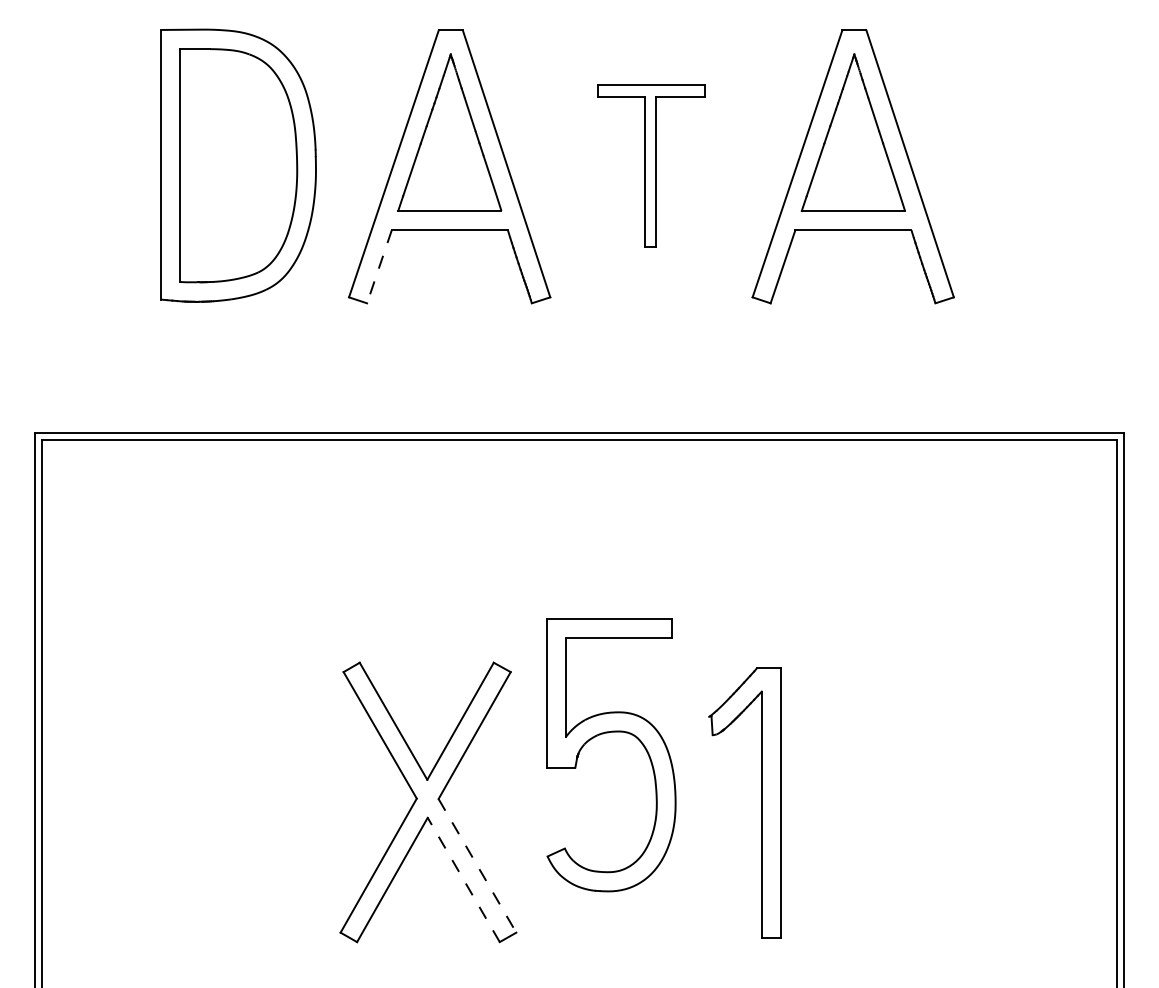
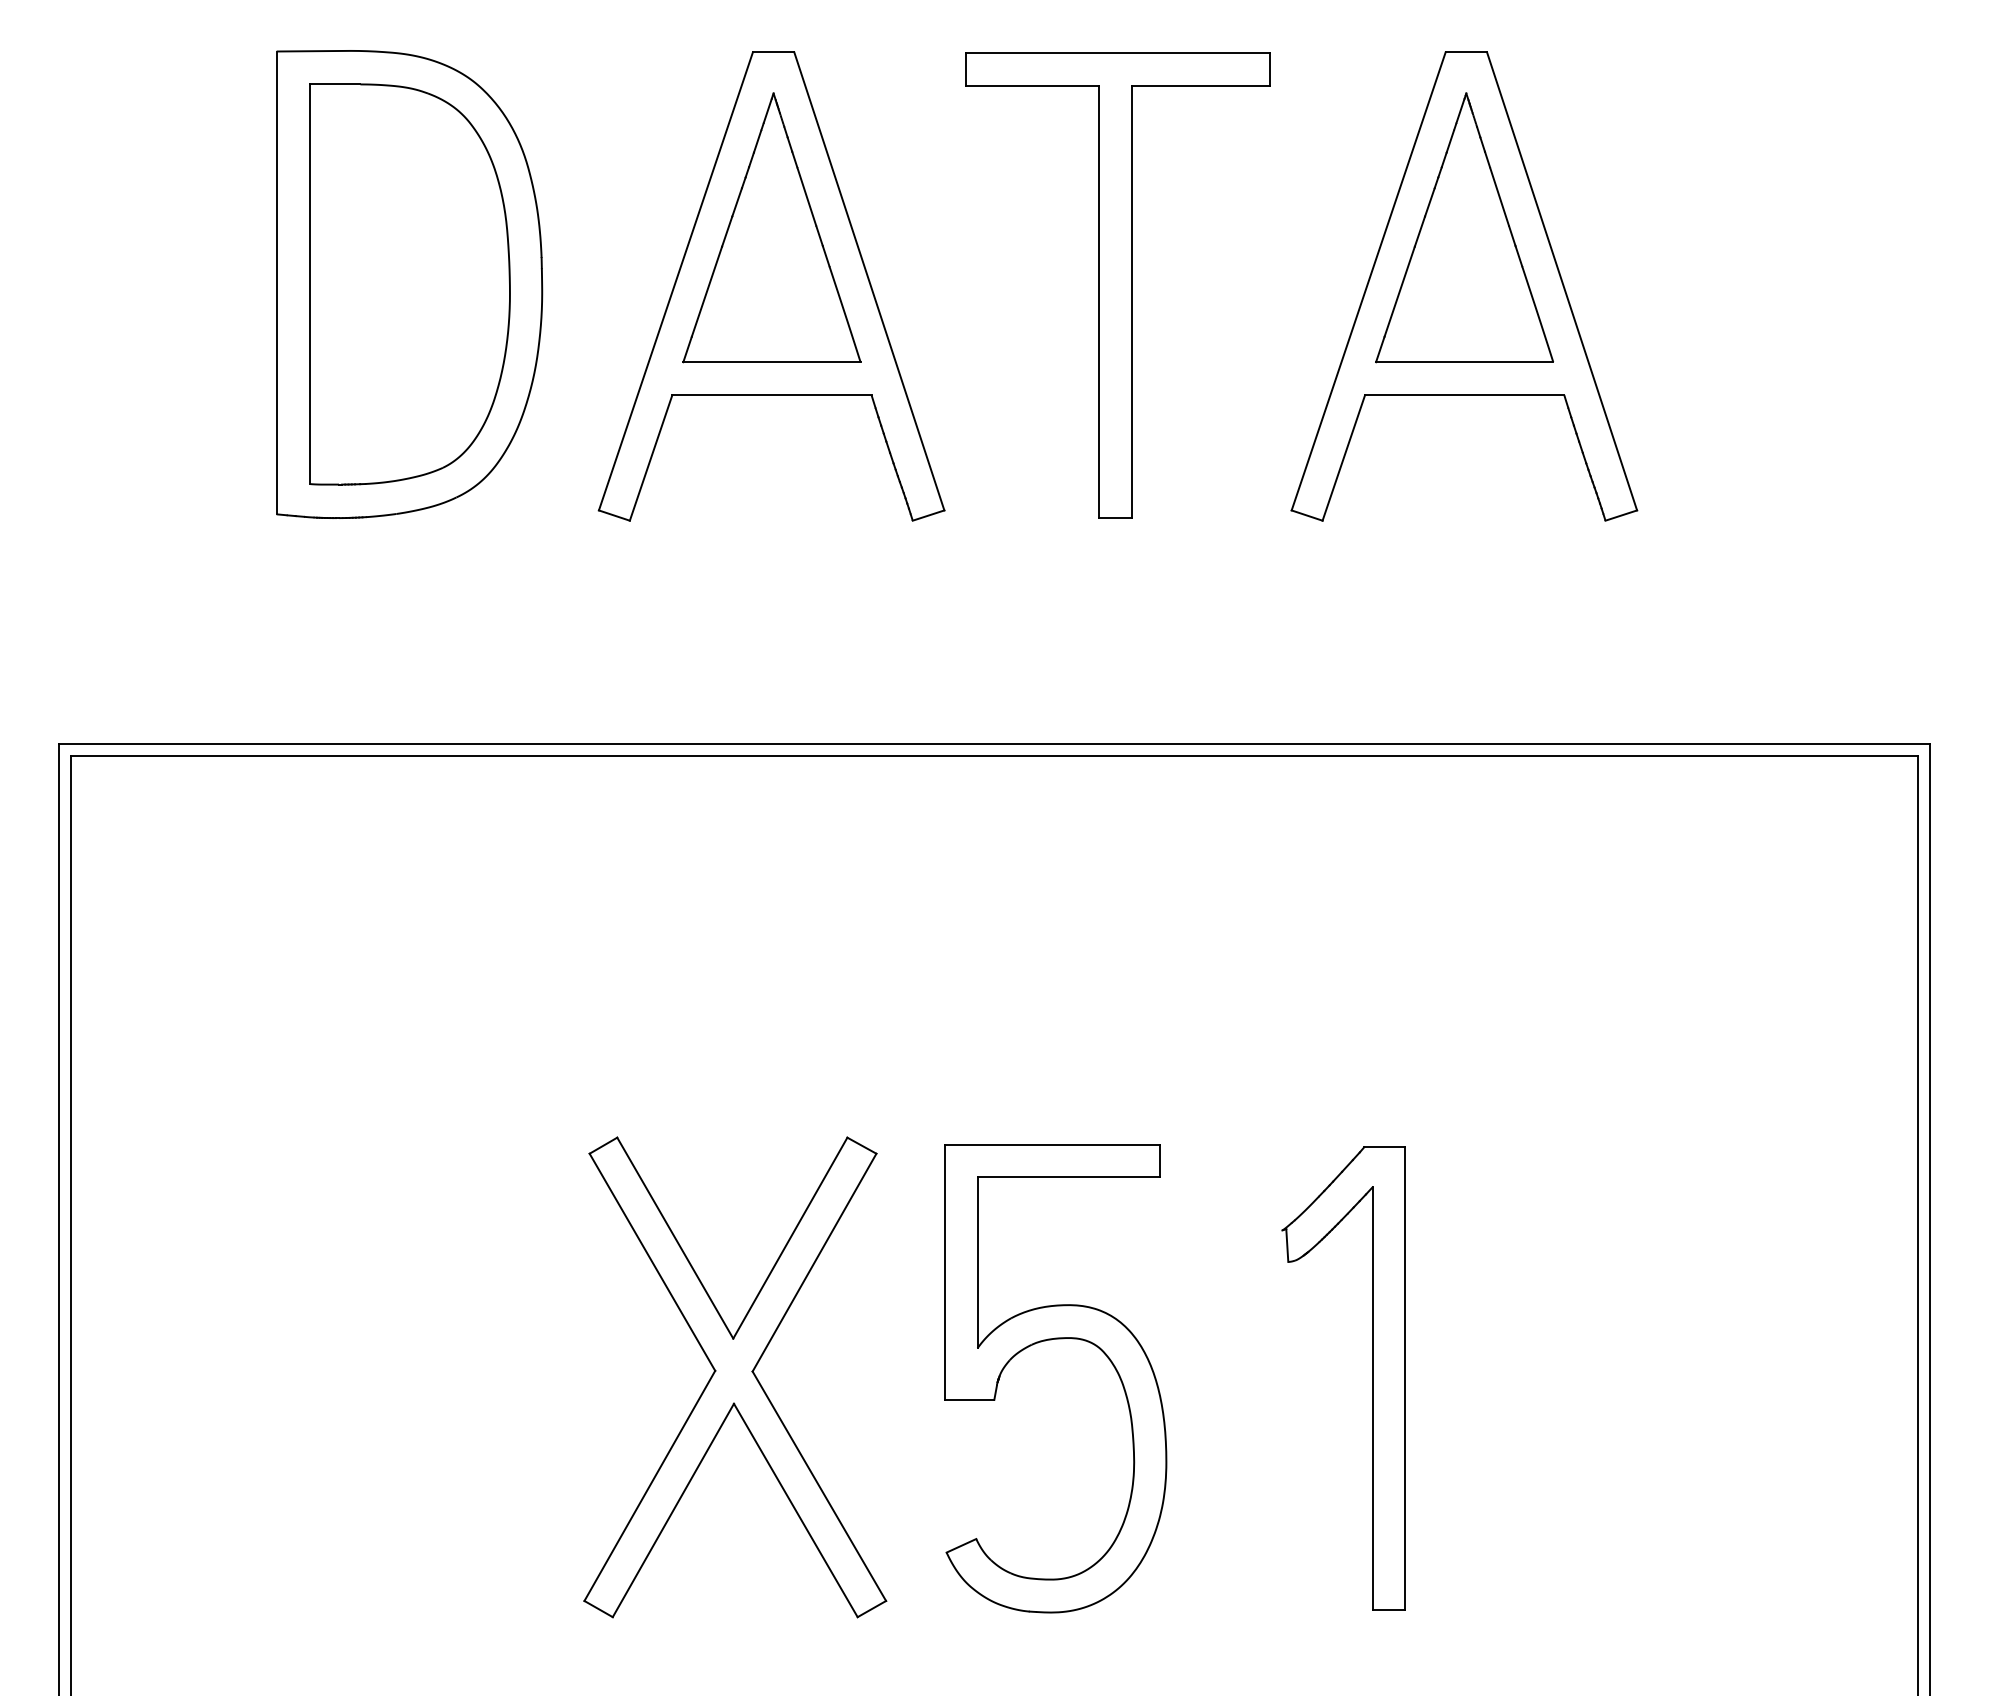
part: (651, 165) -> (1118, 284), size x1.67
line: (379, 266) -> (651, 457), dashed -> solid
part: (608, 733) -> (1051, 1341), moved
part: (761, 802) -> (1372, 1377), moved
line: (477, 866) -> (819, 1487), dashed -> solid
line: (463, 879) -> (795, 1509), dashed -> solid

